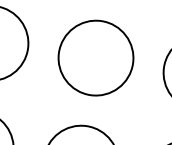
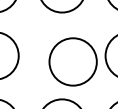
circle: (95, 57) -> (72, 61), moved

